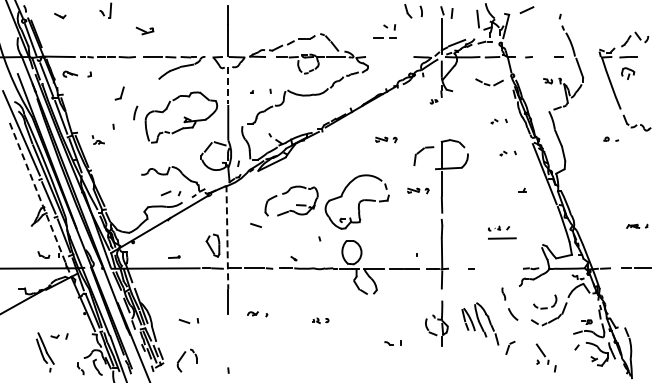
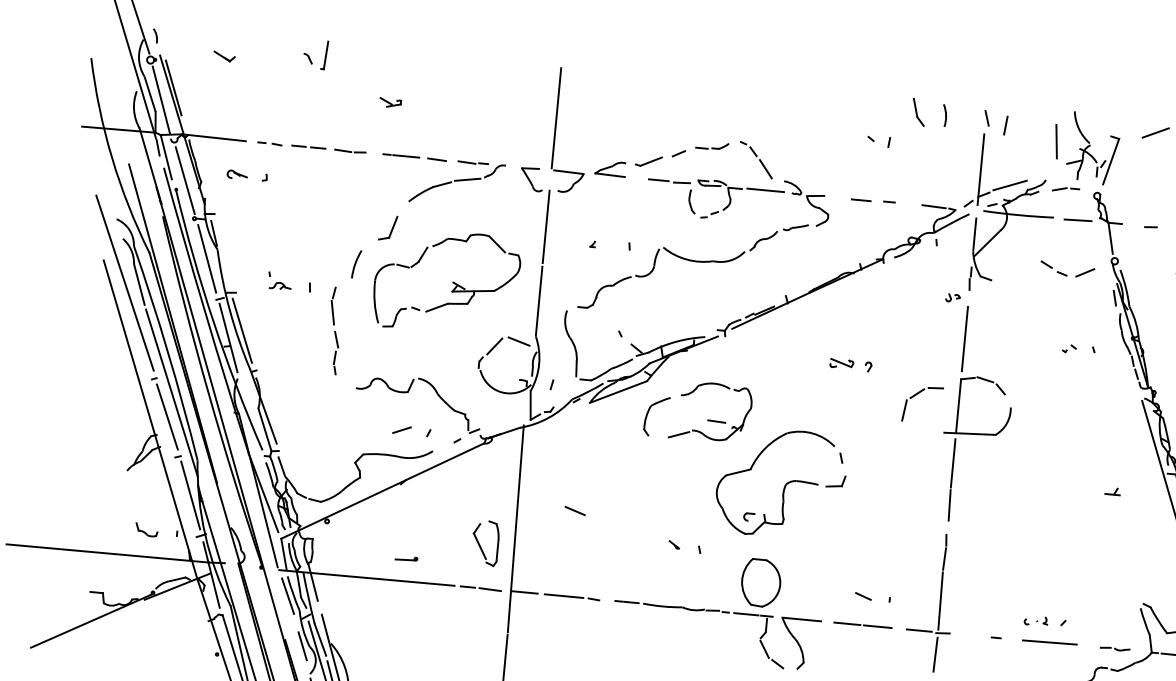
part: (144, 31) -> (389, 103), size x0.62
line: (383, 37) -> (870, 199), moved
part: (76, 73) -> (245, 174), size x0.71
line: (228, 86) -> (546, 228), dashed -> solid
part: (119, 93) -> (387, 227), moved
line: (441, 121) -> (964, 338), added
part: (97, 139) -> (278, 279), moved
part: (127, 146) -> (333, 329), added
part: (507, 153) -> (1089, 414), removed
part: (418, 190) -> (905, 471), removed
line: (40, 199) -> (150, 418), dashed -> solid
part: (296, 204) -> (707, 419), moved
part: (502, 232) -> (1051, 630), moved
line: (227, 237) -> (515, 529), dashed -> solid
line: (403, 254) -> (863, 596), added
part: (293, 258) -> (673, 544), moved

